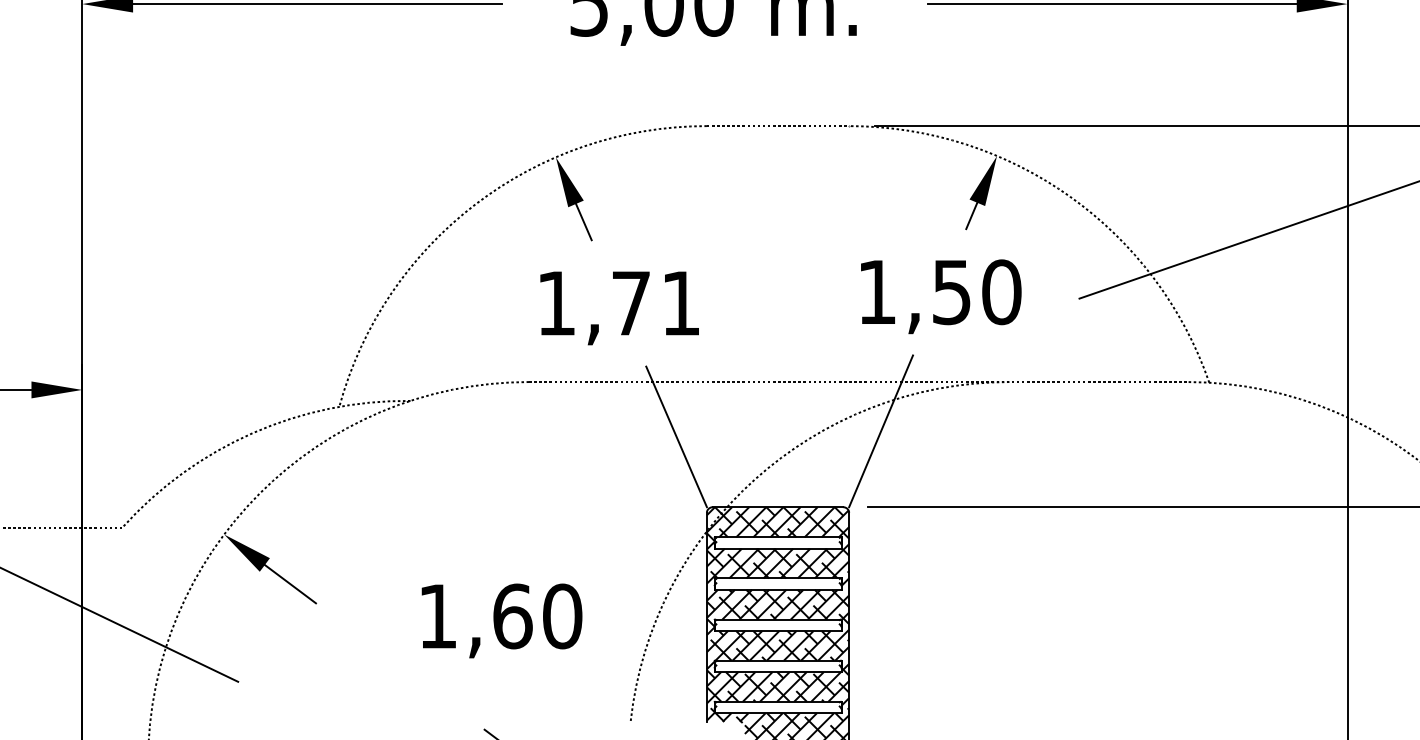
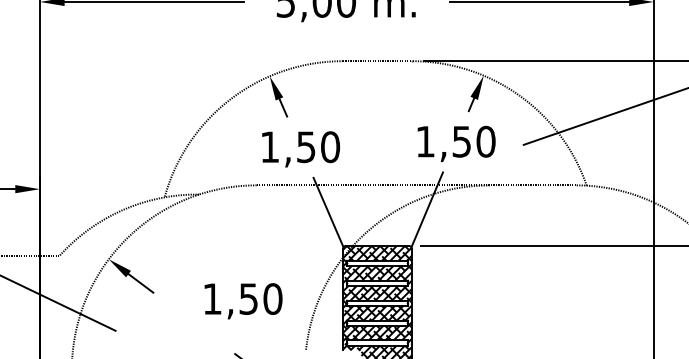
text: (656, 304) -> (318, 147), 1,71 -> 1,50
text: (512, 615) -> (248, 298), 1,60 -> 1,50

